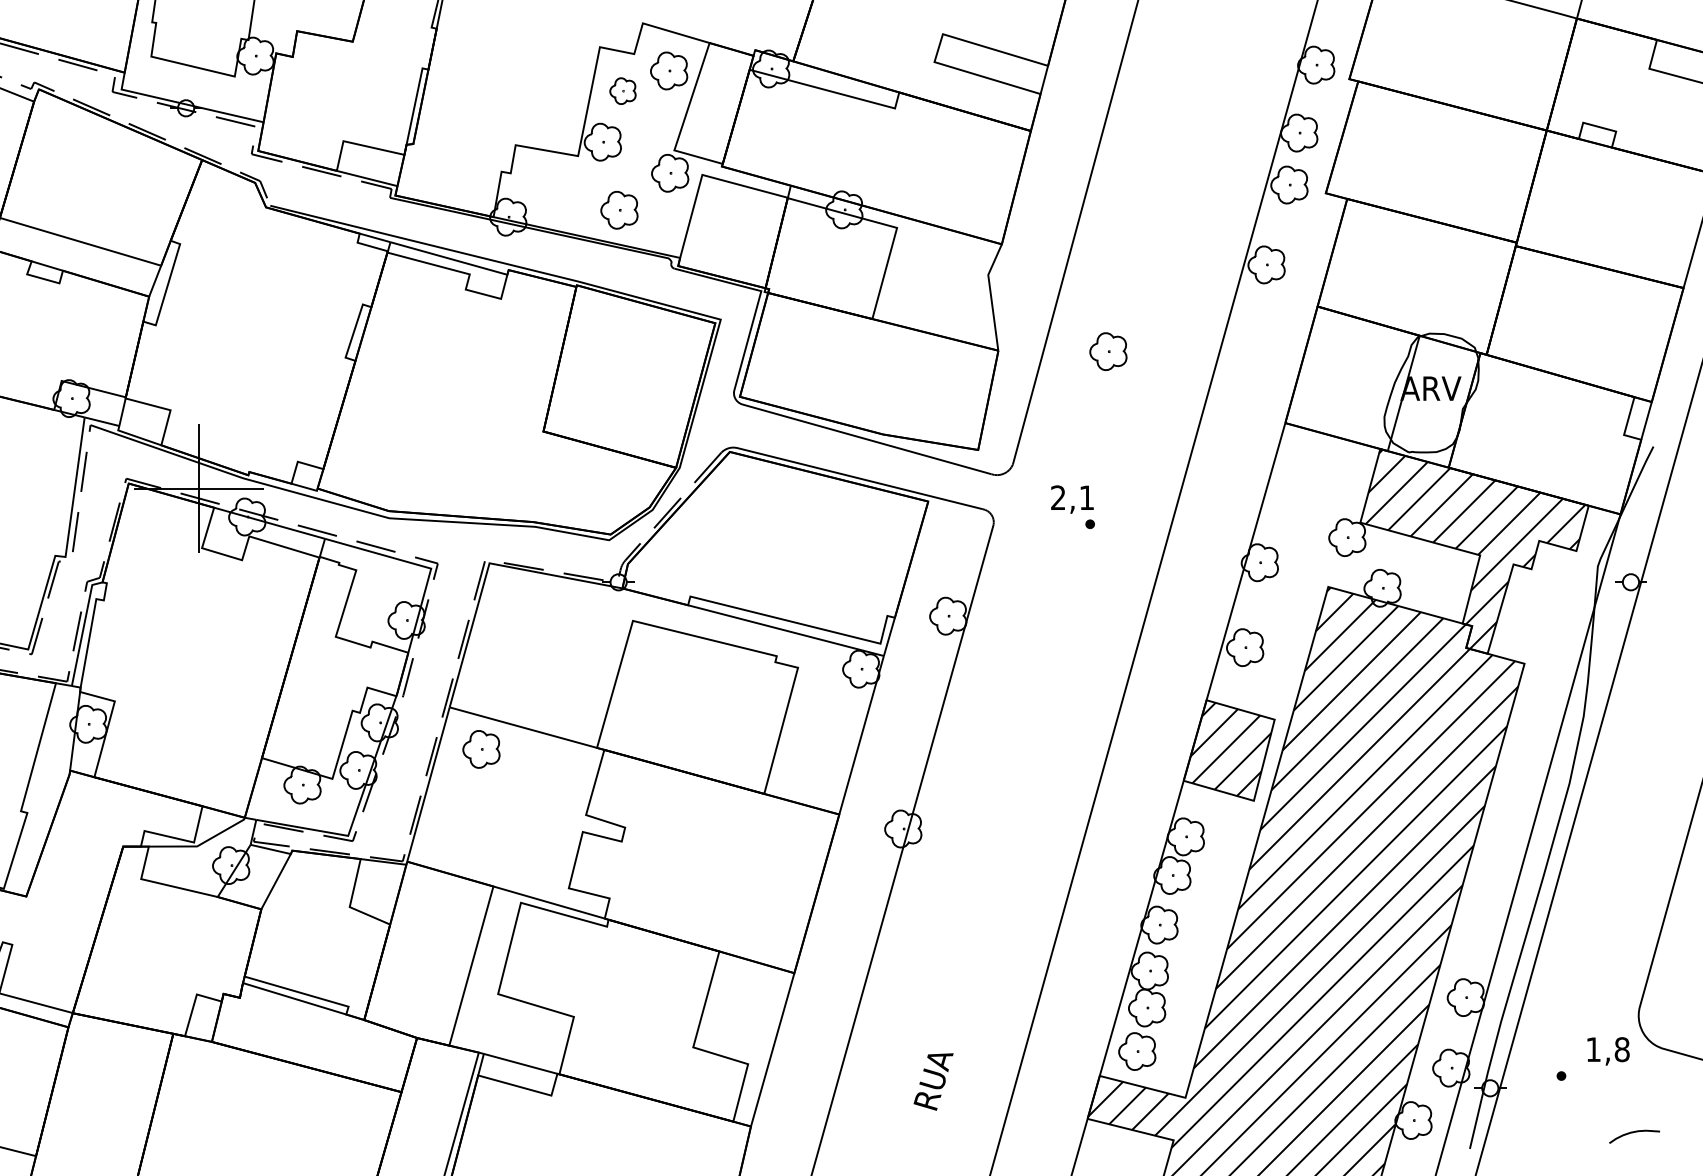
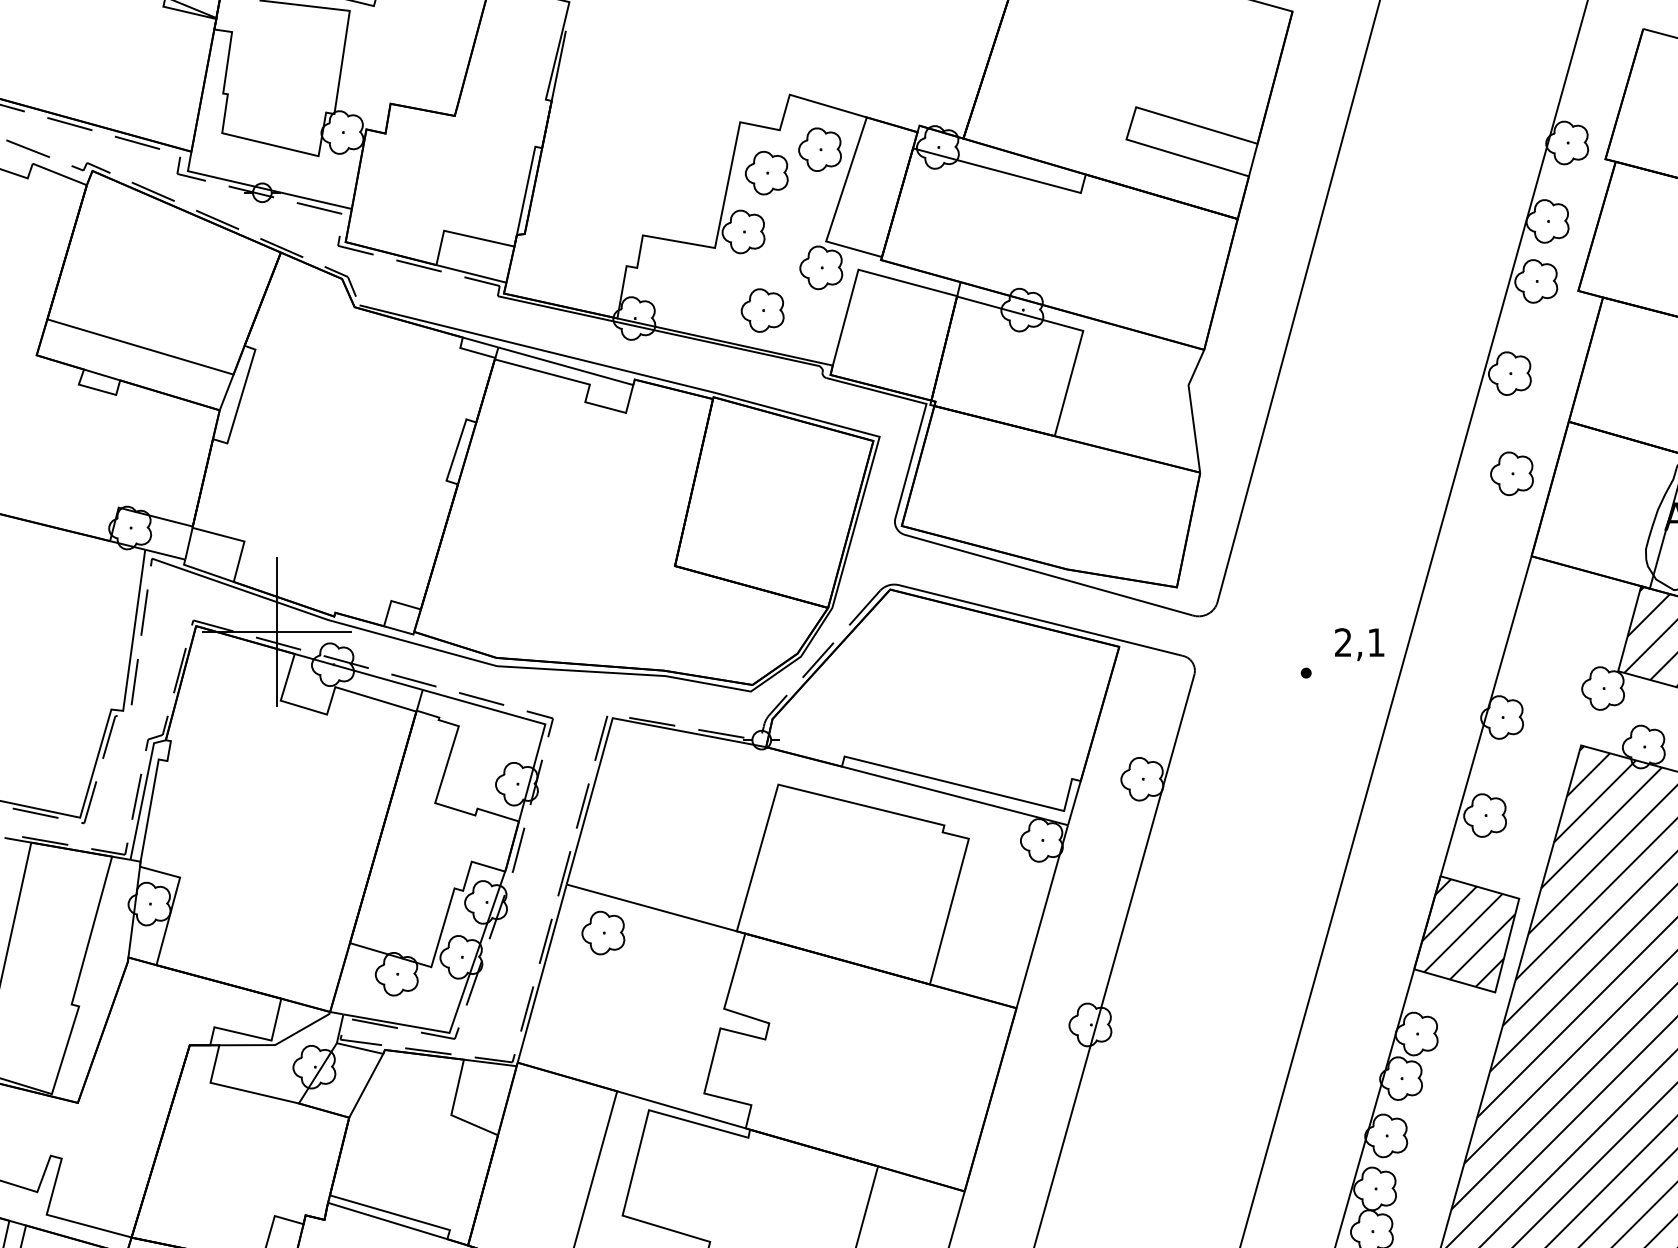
part: (622, 90) -> (766, 172), size x1.43
part: (1108, 351) -> (1512, 473), moved
text: (1072, 499) -> (1359, 644), moved

